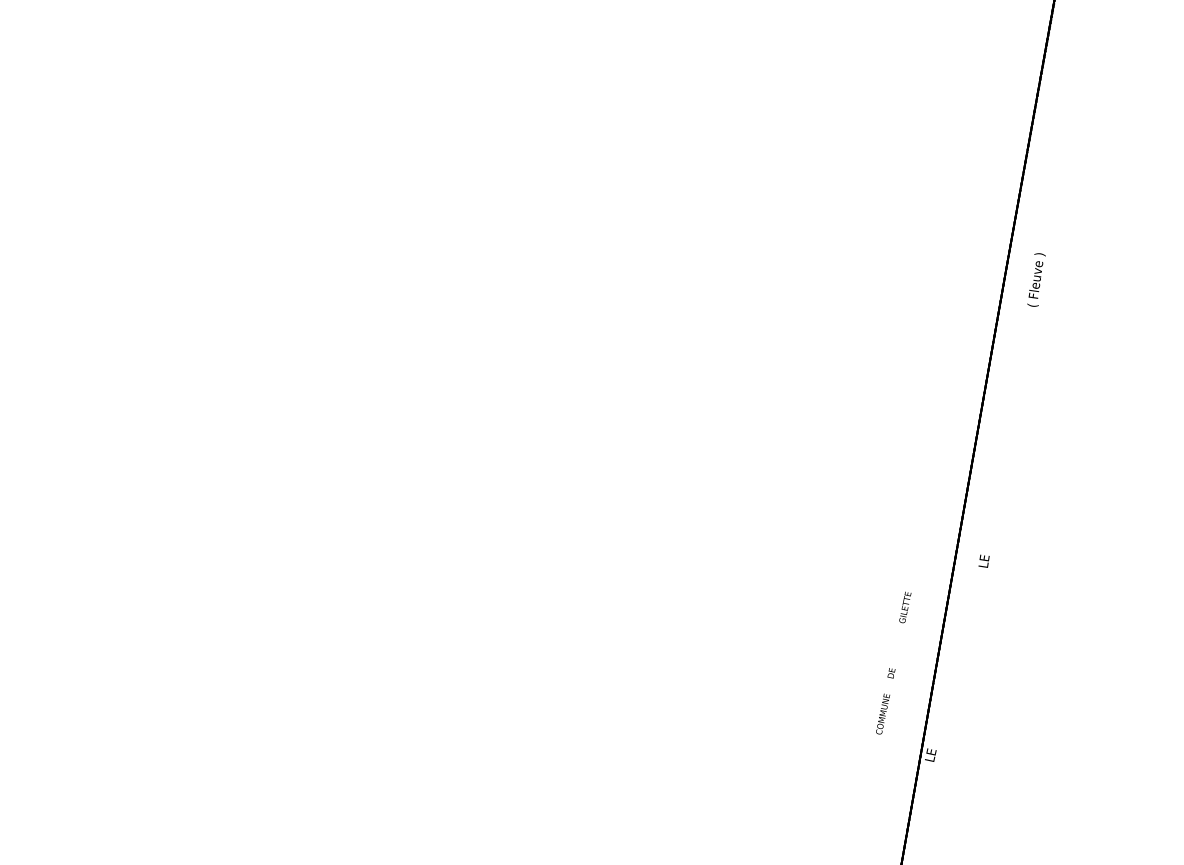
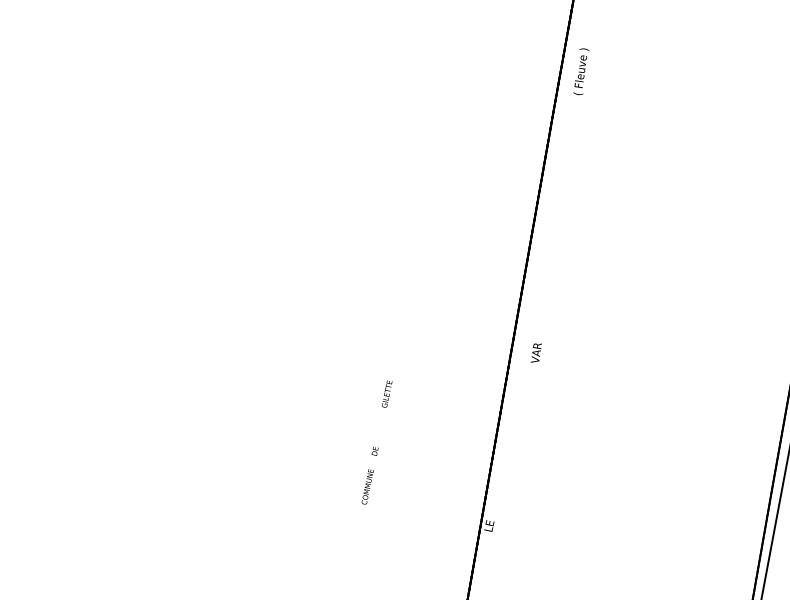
text: (1036, 279) -> (581, 71), moved
text: (984, 556) -> (536, 353), LE -> VAR
text: (893, 662) -> (376, 441), moved

